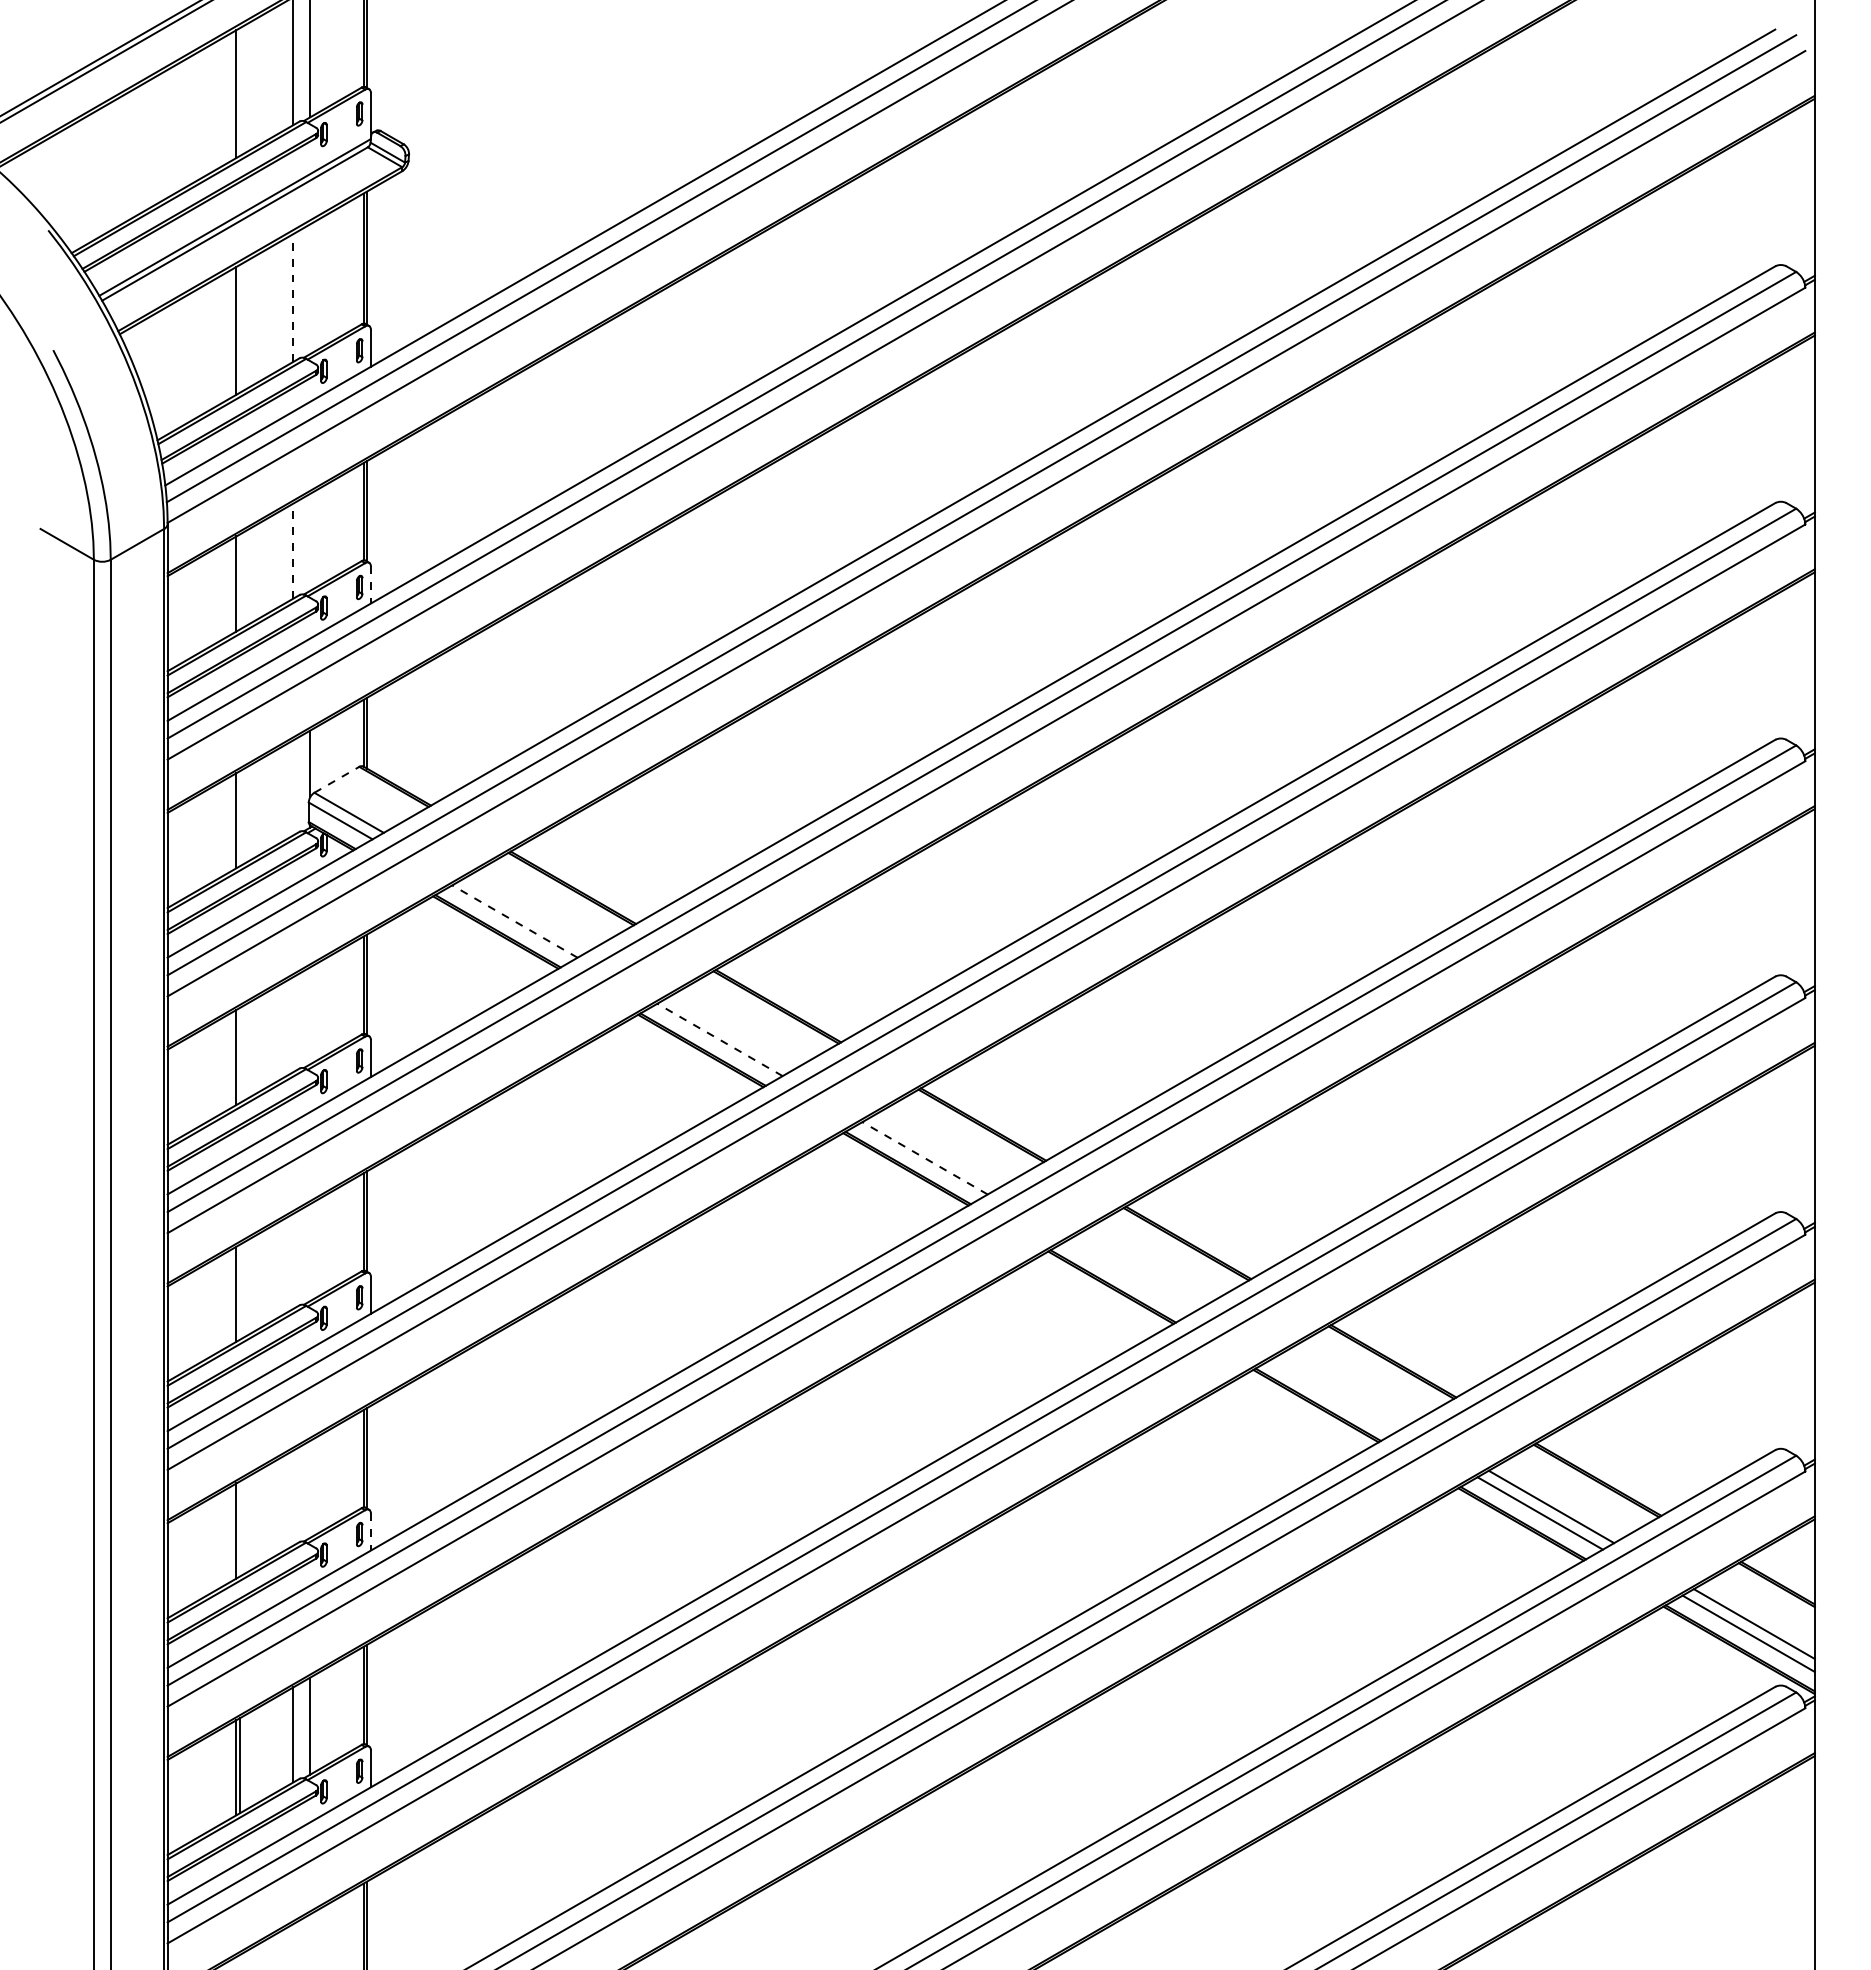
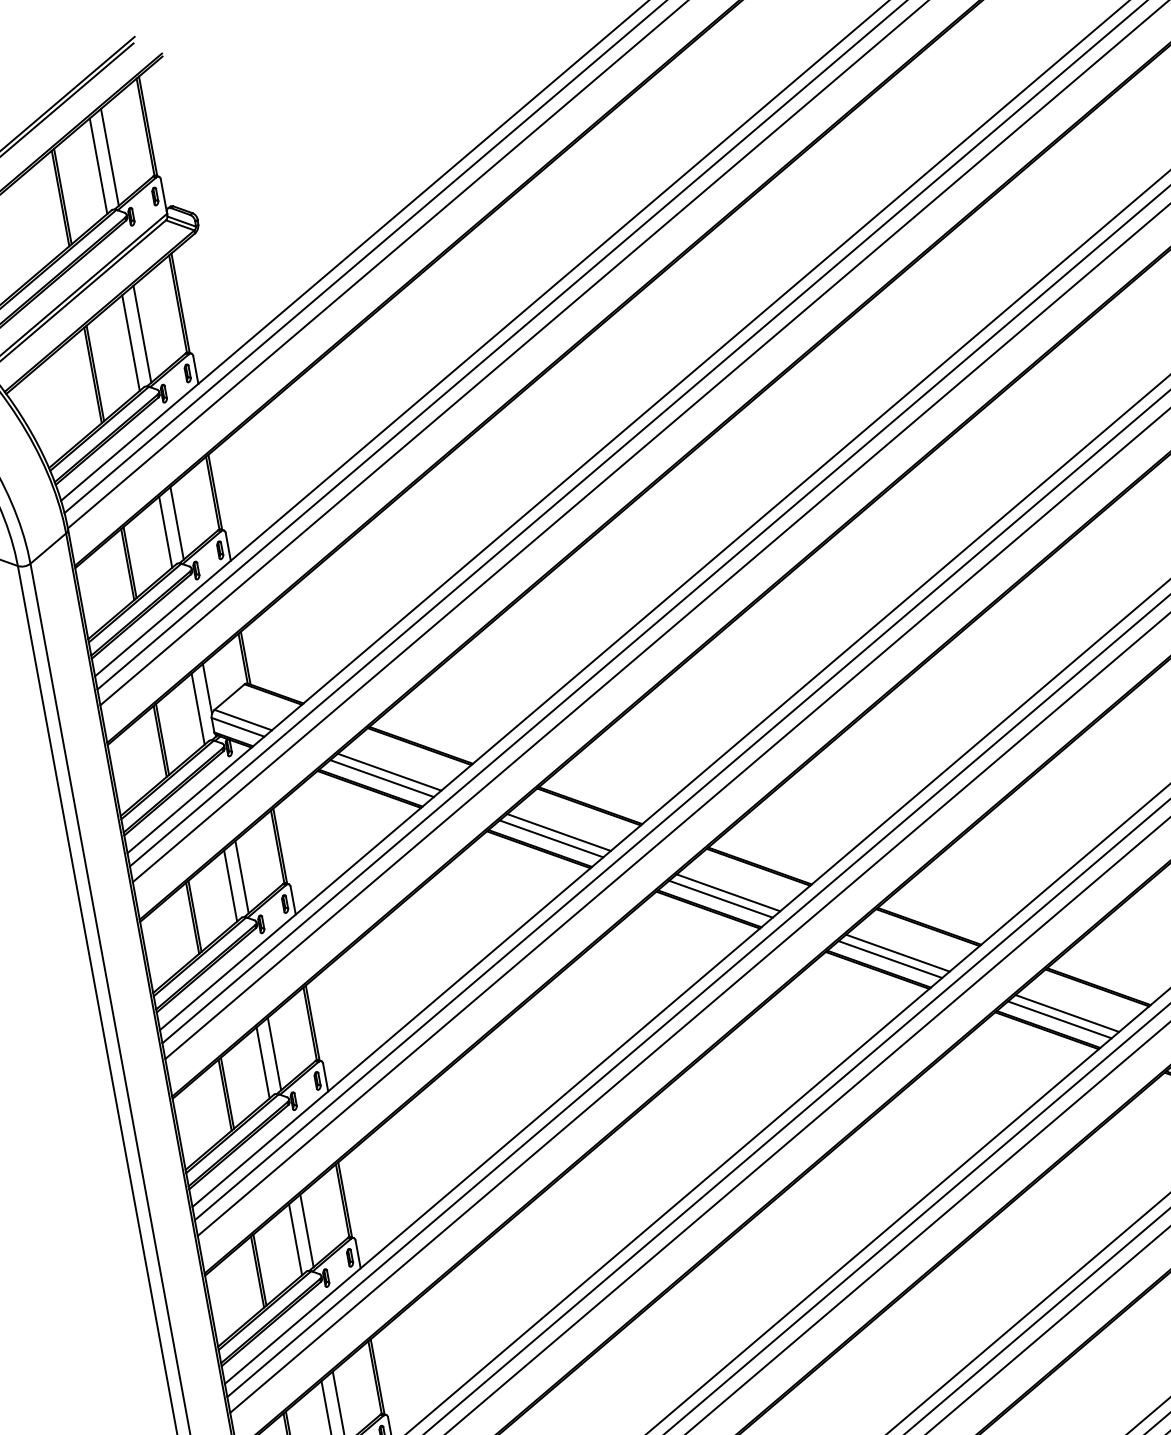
line: (239, 91) -> (62, 196), added
line: (310, 289) -> (142, 334), added
line: (293, 298) -> (131, 343), dashed -> solid
line: (239, 328) -> (94, 373), added
line: (310, 541) -> (177, 522), added
line: (293, 551) -> (165, 532), dashed -> solid
line: (239, 581) -> (129, 562), added
line: (370, 585) -> (228, 547), dashed -> solid
line: (336, 779) -> (229, 696), dashed -> solid
line: (293, 787) -> (198, 708), added
line: (239, 818) -> (162, 739), added
line: (525, 914) -> (389, 771), added
line: (514, 921) -> (381, 778), dashed -> solid
line: (310, 1015) -> (242, 876), added
line: (293, 1024) -> (230, 885), added
line: (730, 1033) -> (558, 832), added
line: (719, 1039) -> (551, 838), dashed -> solid
line: (239, 1055) -> (194, 916), added
line: (935, 1151) -> (727, 892), added
line: (924, 1158) -> (720, 899), dashed -> solid
line: (310, 1252) -> (274, 1053), added
line: (293, 1260) -> (263, 1062), added
line: (1141, 1270) -> (898, 953), added
line: (1129, 1276) -> (889, 959), added
line: (239, 1291) -> (227, 1092), added
line: (1346, 1388) -> (1067, 1013), added
line: (1334, 1394) -> (1059, 1019), added
line: (310, 1488) -> (307, 1230), added
line: (293, 1497) -> (295, 1239), added
line: (239, 1528) -> (259, 1269), added
line: (370, 1532) -> (357, 1254), dashed -> solid

